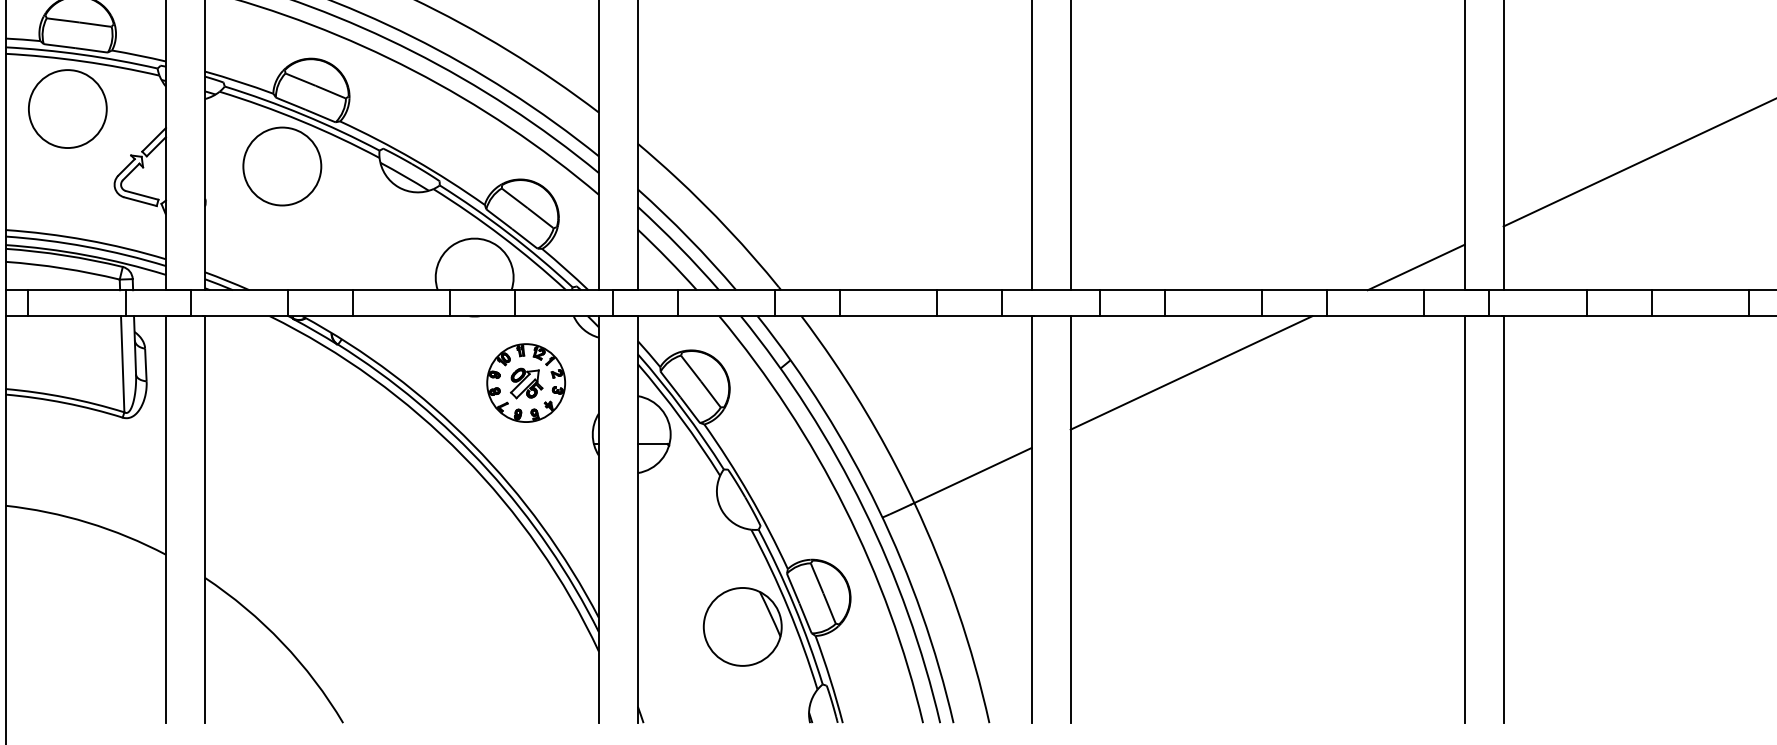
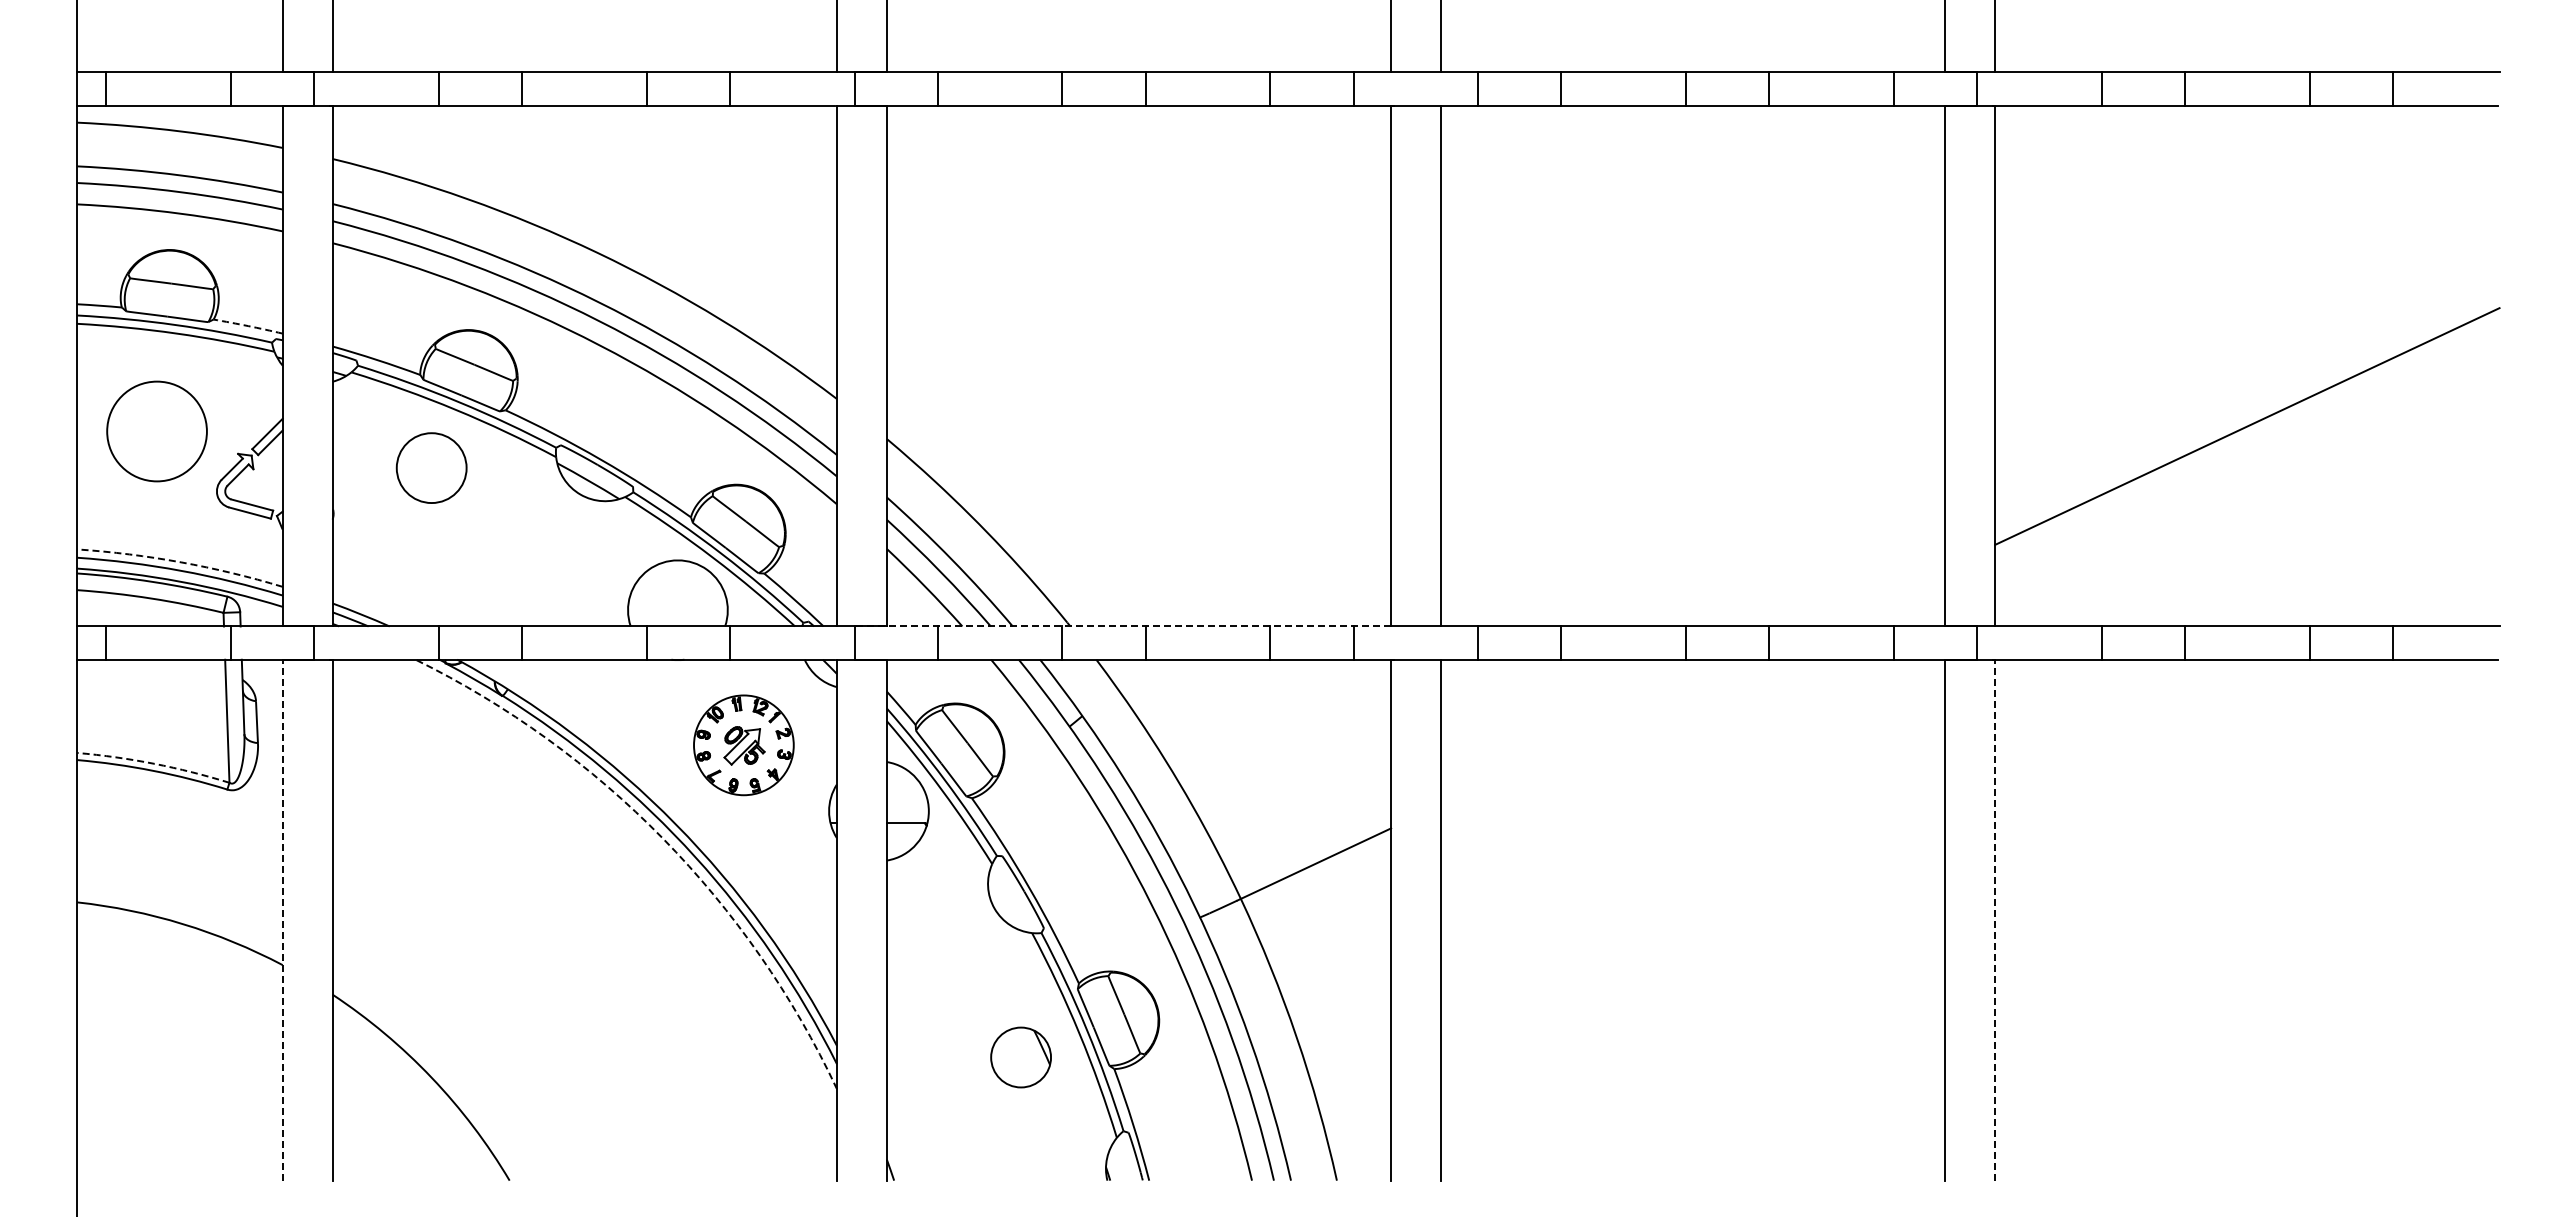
arc: (139, 55) -> (248, 326), solid -> dashed
circle: (67, 109) -> (156, 431), moved
circle: (282, 166) -> (431, 468), size x0.7
arc: (86, 240) -> (181, 562), solid -> dashed
line: (1416, 267) -> (1883, 597), removed
line: (821, 290) -> (1122, 626), solid -> dashed
line: (1191, 372) -> (1595, 731), removed
arc: (65, 397) -> (154, 763), solid -> dashed
arc: (462, 455) -> (662, 838), solid -> dashed
line: (165, 519) -> (282, 919), solid -> dashed
line: (1503, 519) -> (1995, 919), solid -> dashed
part: (742, 626) -> (1020, 1057), size x0.6

